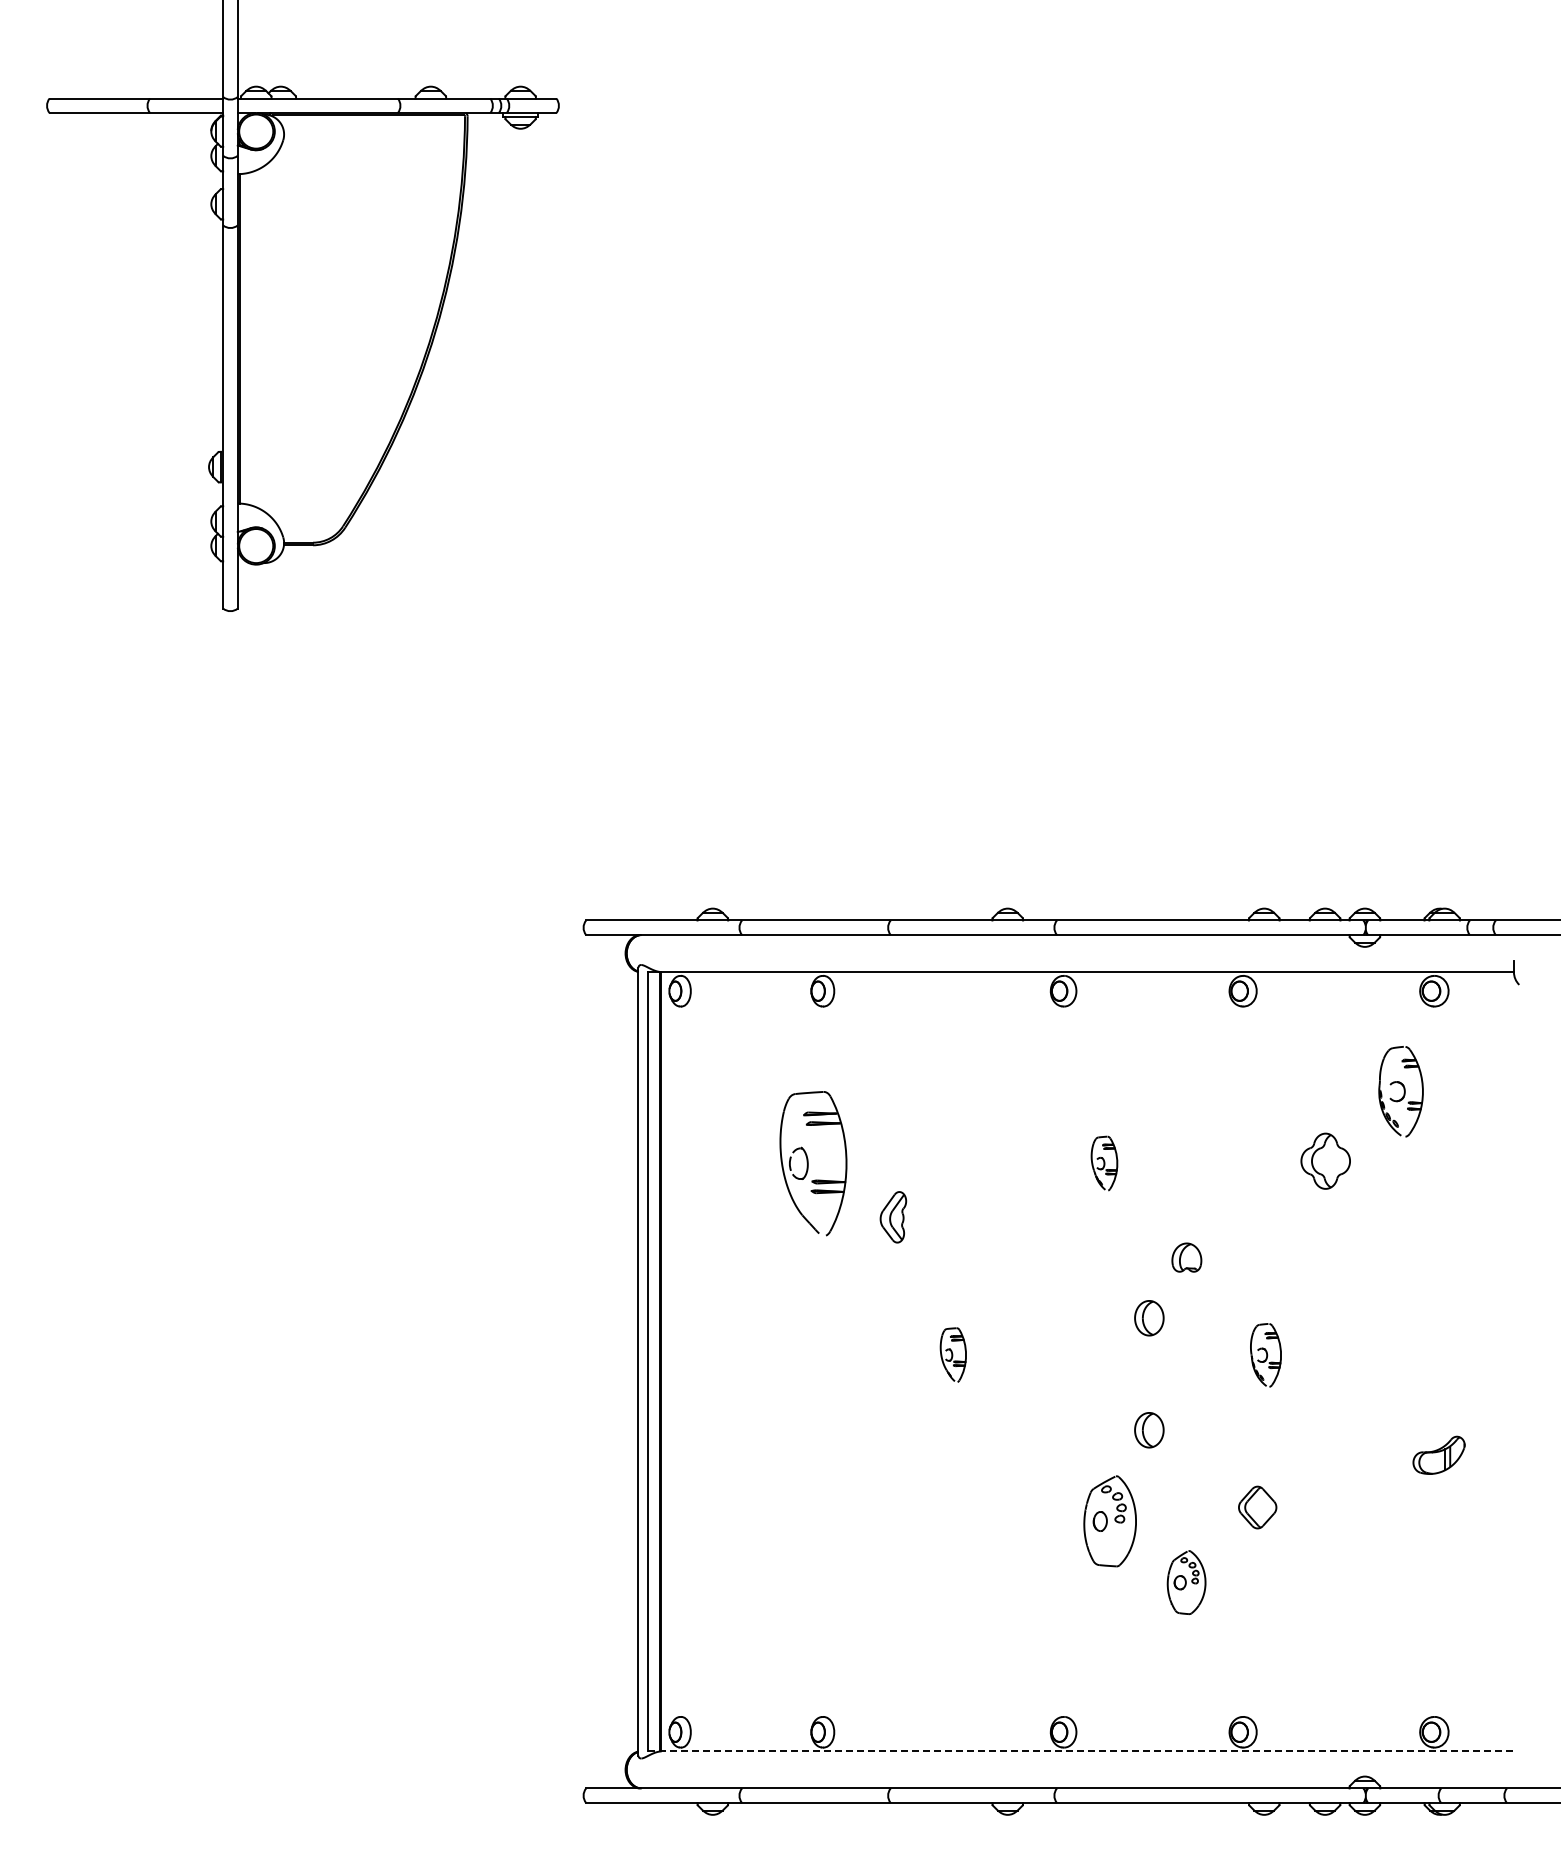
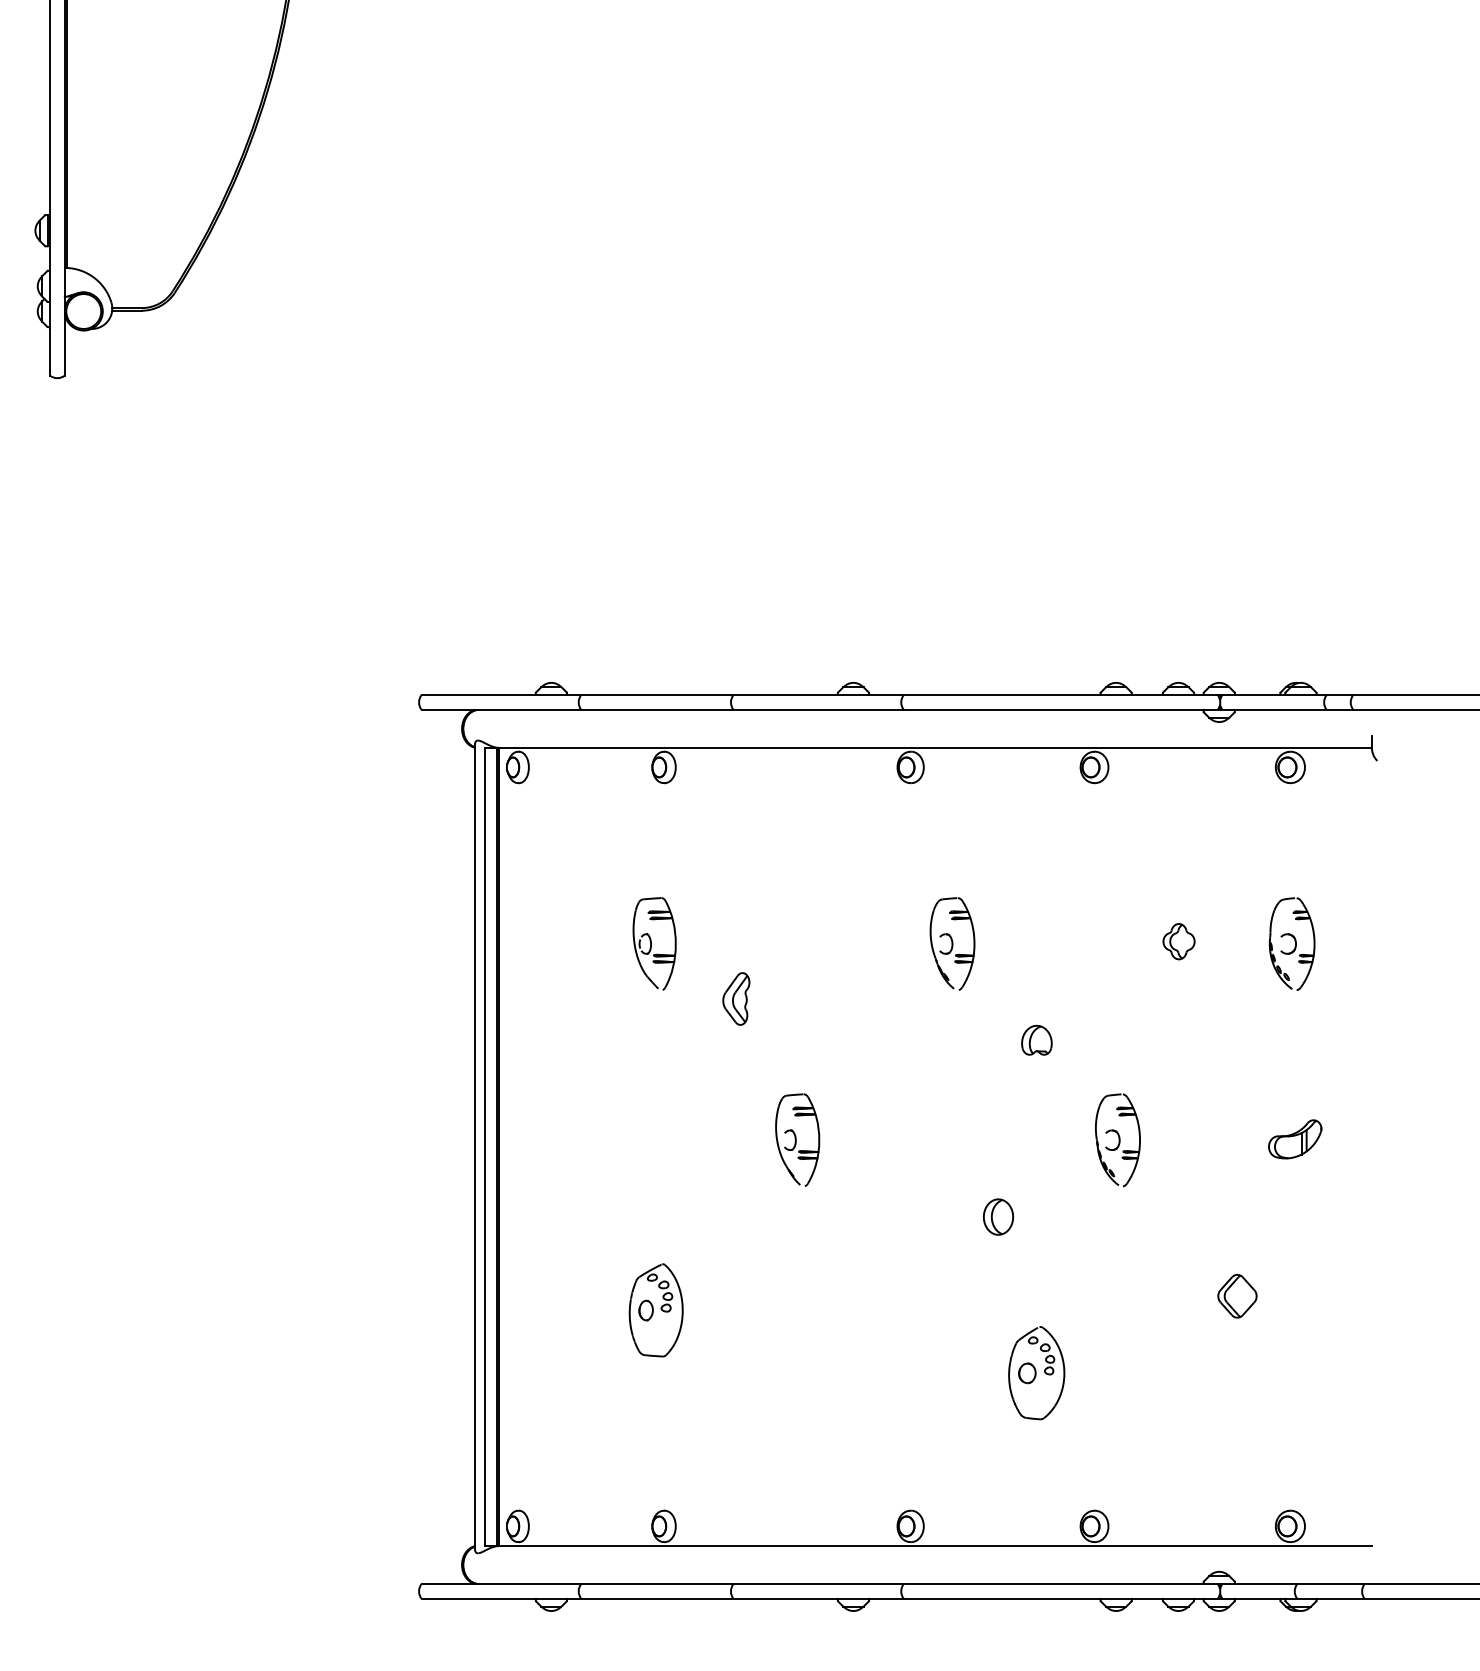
part: (1400, 1091) -> (1291, 943), moved
part: (1325, 1161) -> (1178, 941), size x0.62
part: (813, 1163) -> (654, 943), size x0.62
part: (1104, 1163) -> (952, 943), size x1.67
part: (1149, 1318) -> (998, 1102), removed
part: (953, 1354) -> (797, 1139), size x1.67
part: (1265, 1355) -> (1117, 1140), size x1.43
part: (1438, 1454) -> (1294, 1138), moved
part: (1257, 1507) -> (1237, 1296), moved
part: (1109, 1521) -> (655, 1310), moved
part: (1186, 1582) -> (1036, 1373), size x1.43
line: (1081, 1751) -> (928, 1546), dashed -> solid

